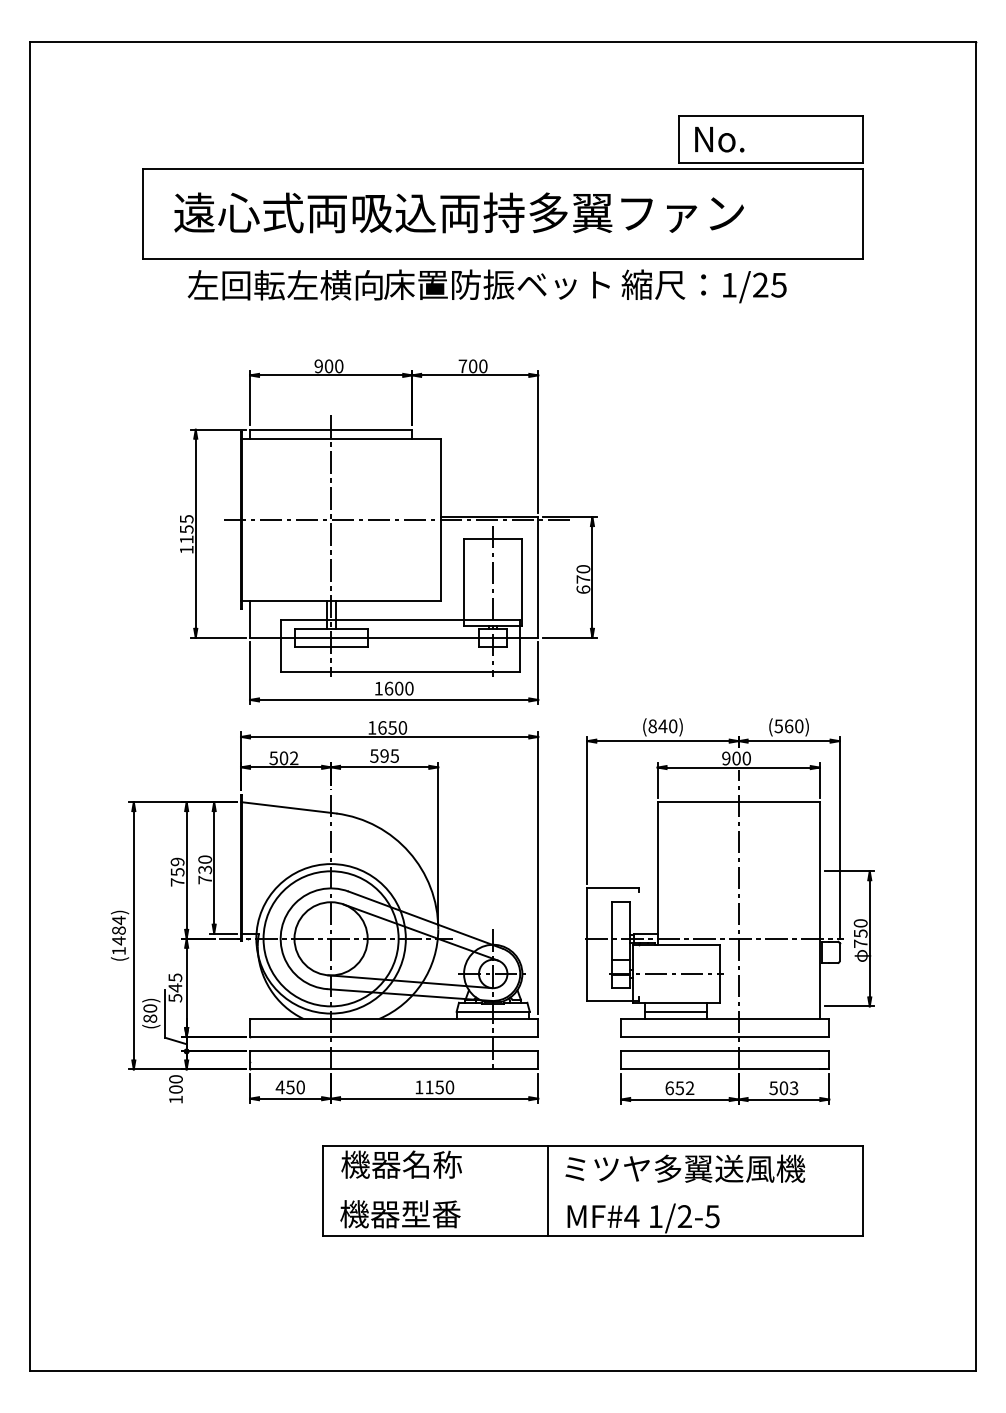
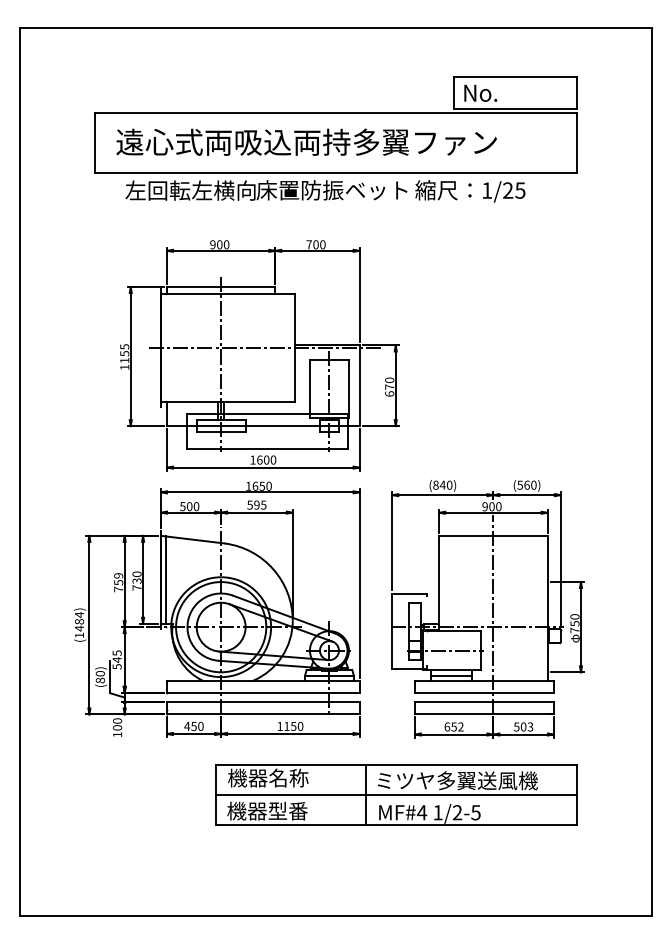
text: (294, 758) -> (196, 506), 502 -> 500
line: (247, 867) -> (165, 579), added
line: (592, 1190) -> (395, 795), added

